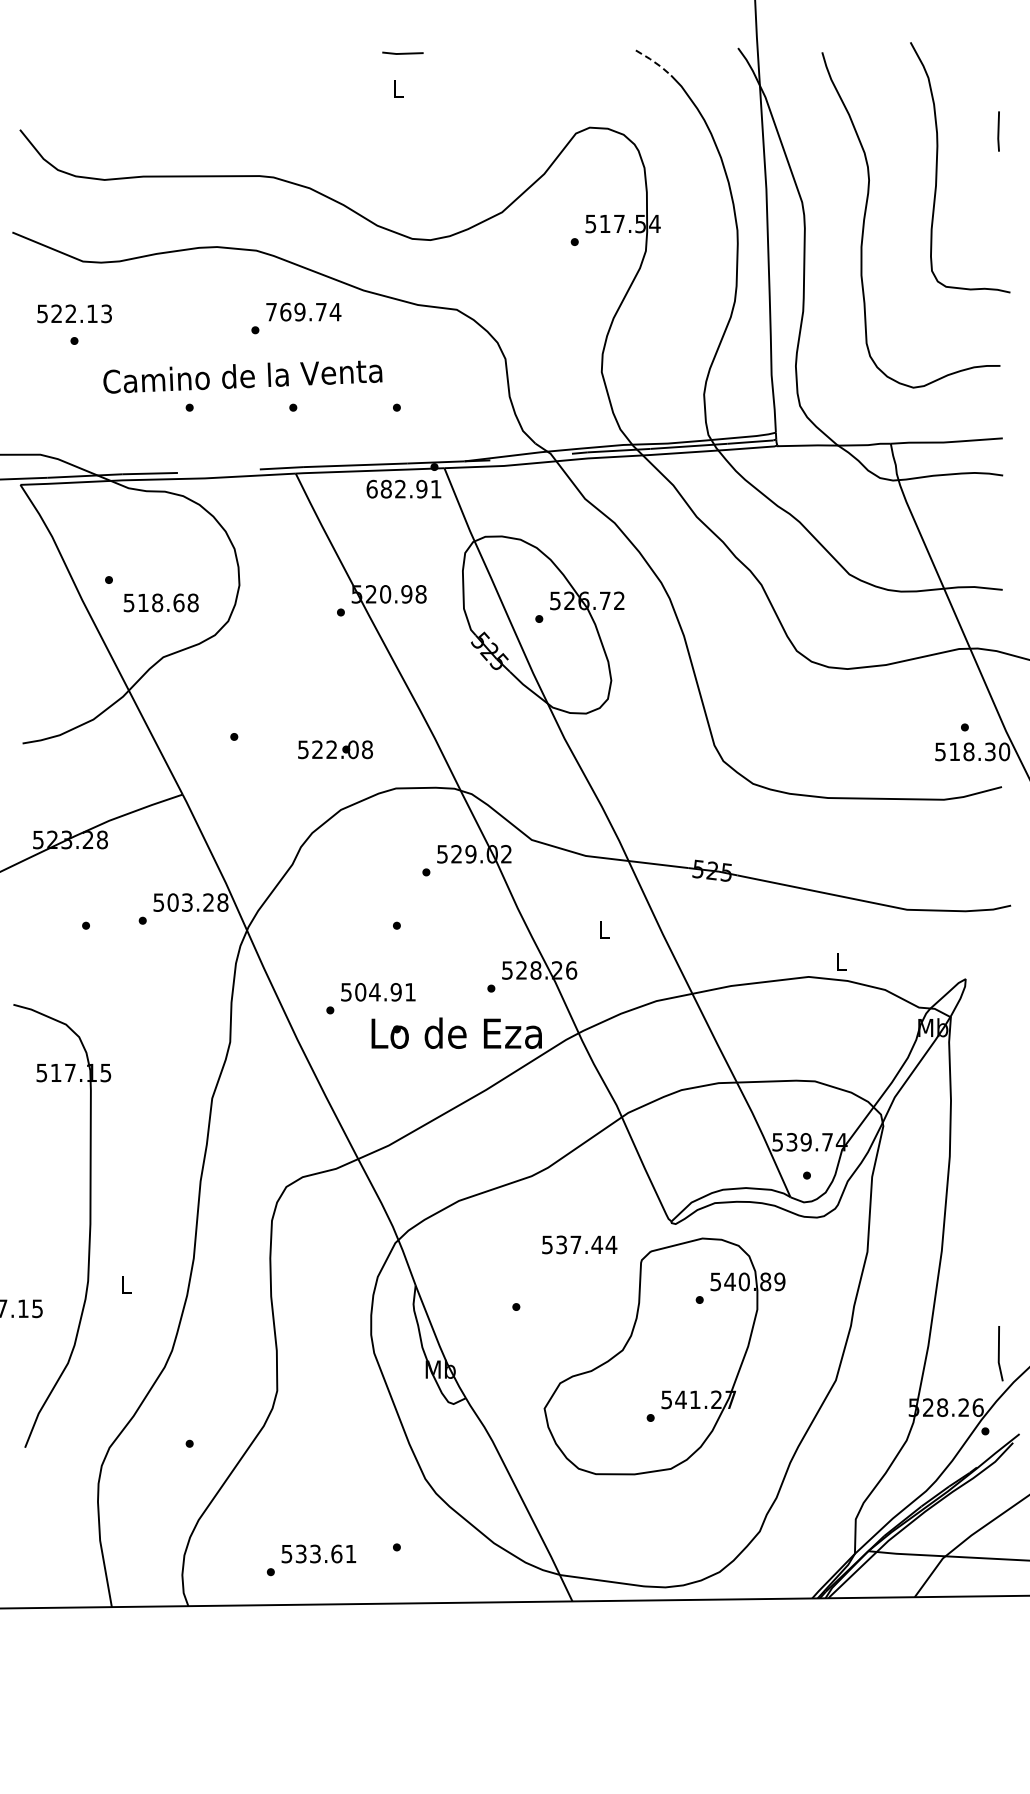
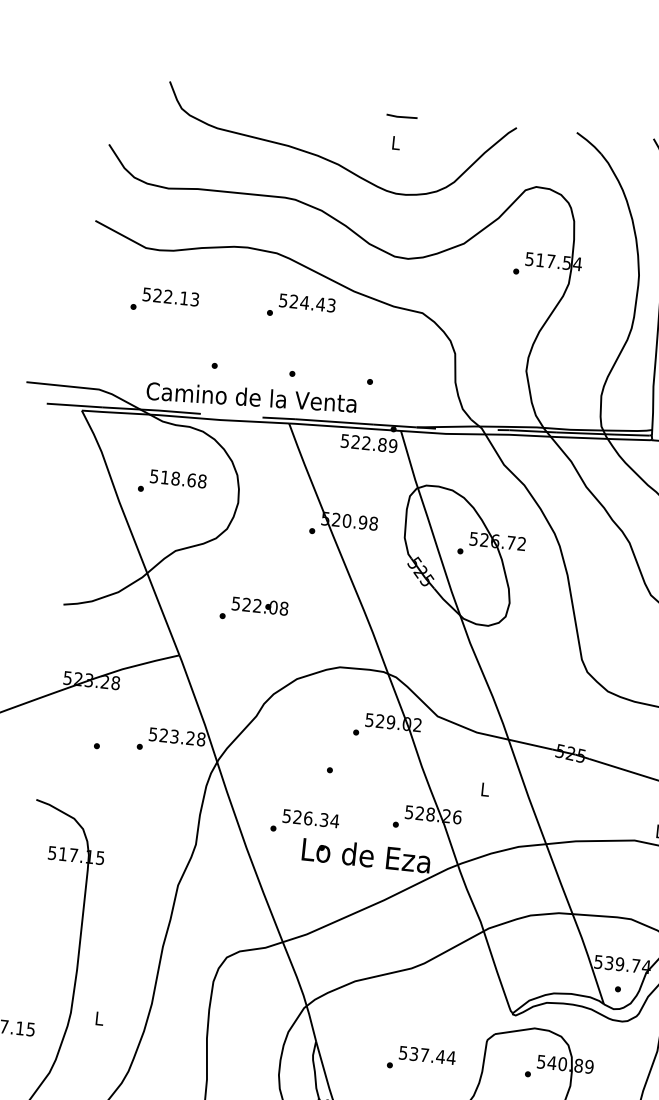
line: (654, 61) -> (589, 142), dashed -> solid
curve: (314, 120) -> (330, 160), added
text: (303, 311) -> (307, 302), 769.74 -> 524.43
text: (74, 313) -> (170, 296), moved
text: (242, 376) -> (251, 397), moved
text: (403, 488) -> (368, 443), 682.91 -> 522.89
text: (160, 602) -> (177, 478), moved
text: (335, 749) -> (260, 606), moved
text: (172, 902) -> (163, 735), 503.28 -> 523.28
text: (385, 992) -> (316, 819), 504.91 -> 526.34
text: (579, 1244) -> (427, 1055), moved

